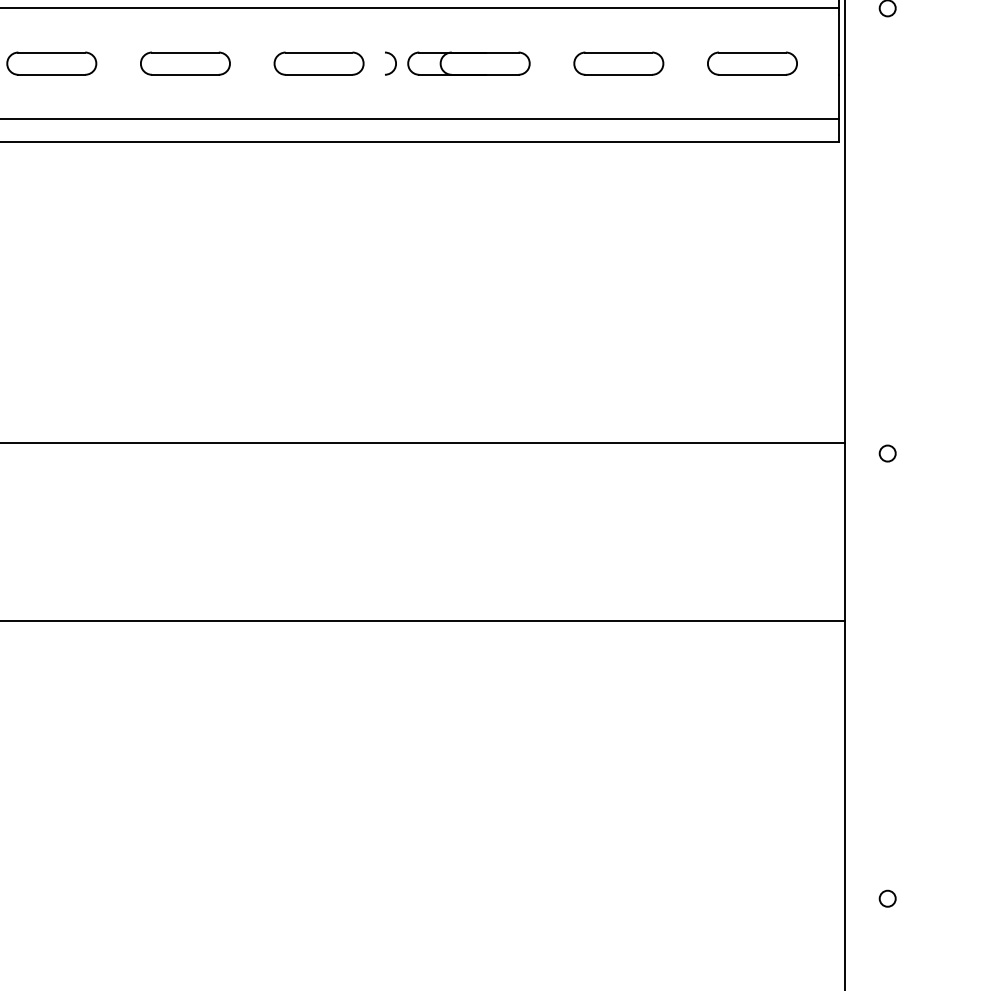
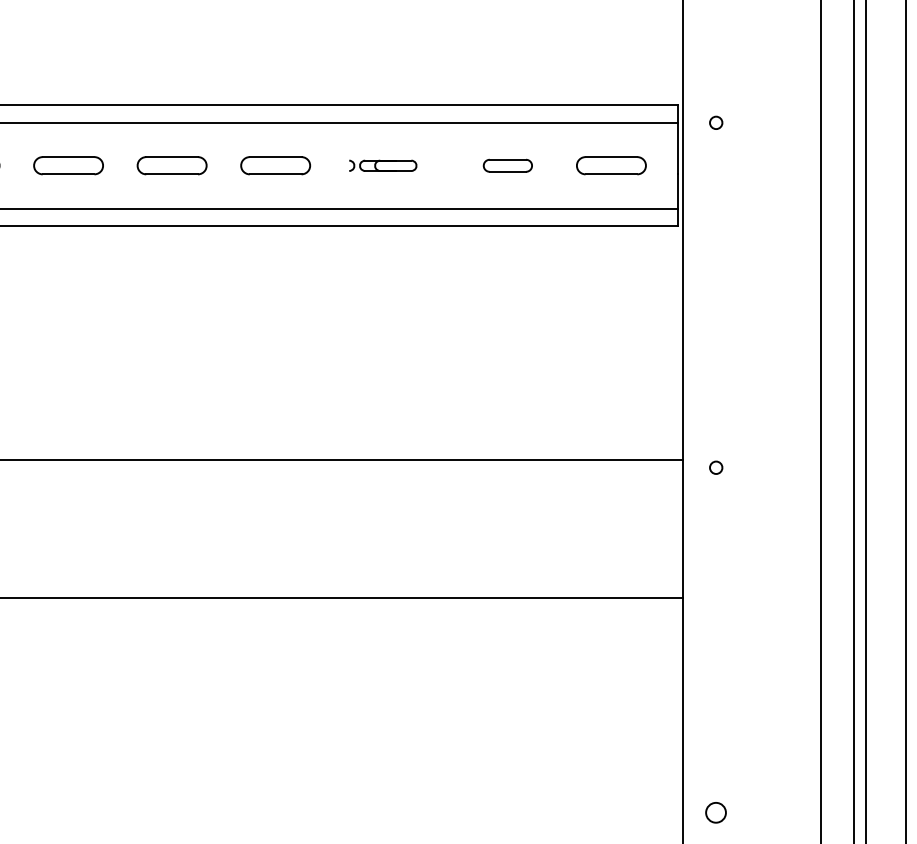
part: (456, 63) -> (382, 165), size x0.6
part: (618, 63) -> (507, 165), size x0.7
circle: (888, 898) -> (716, 812), size x1.6

